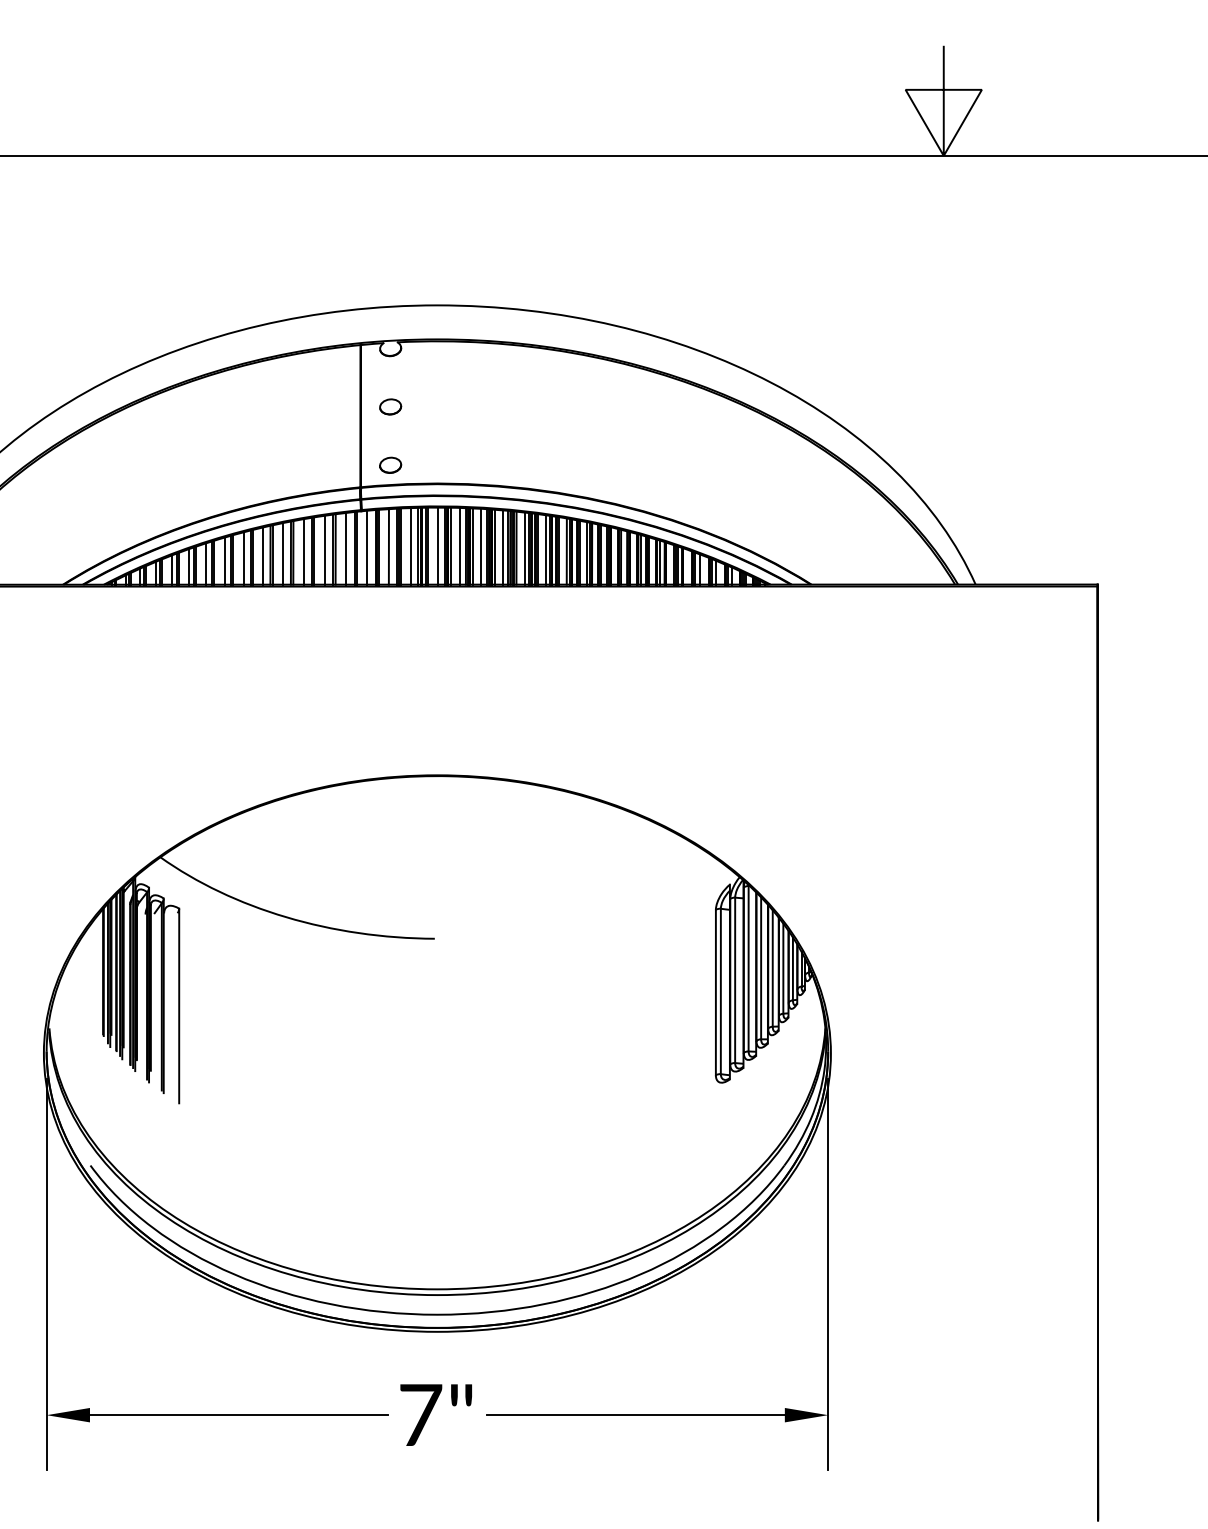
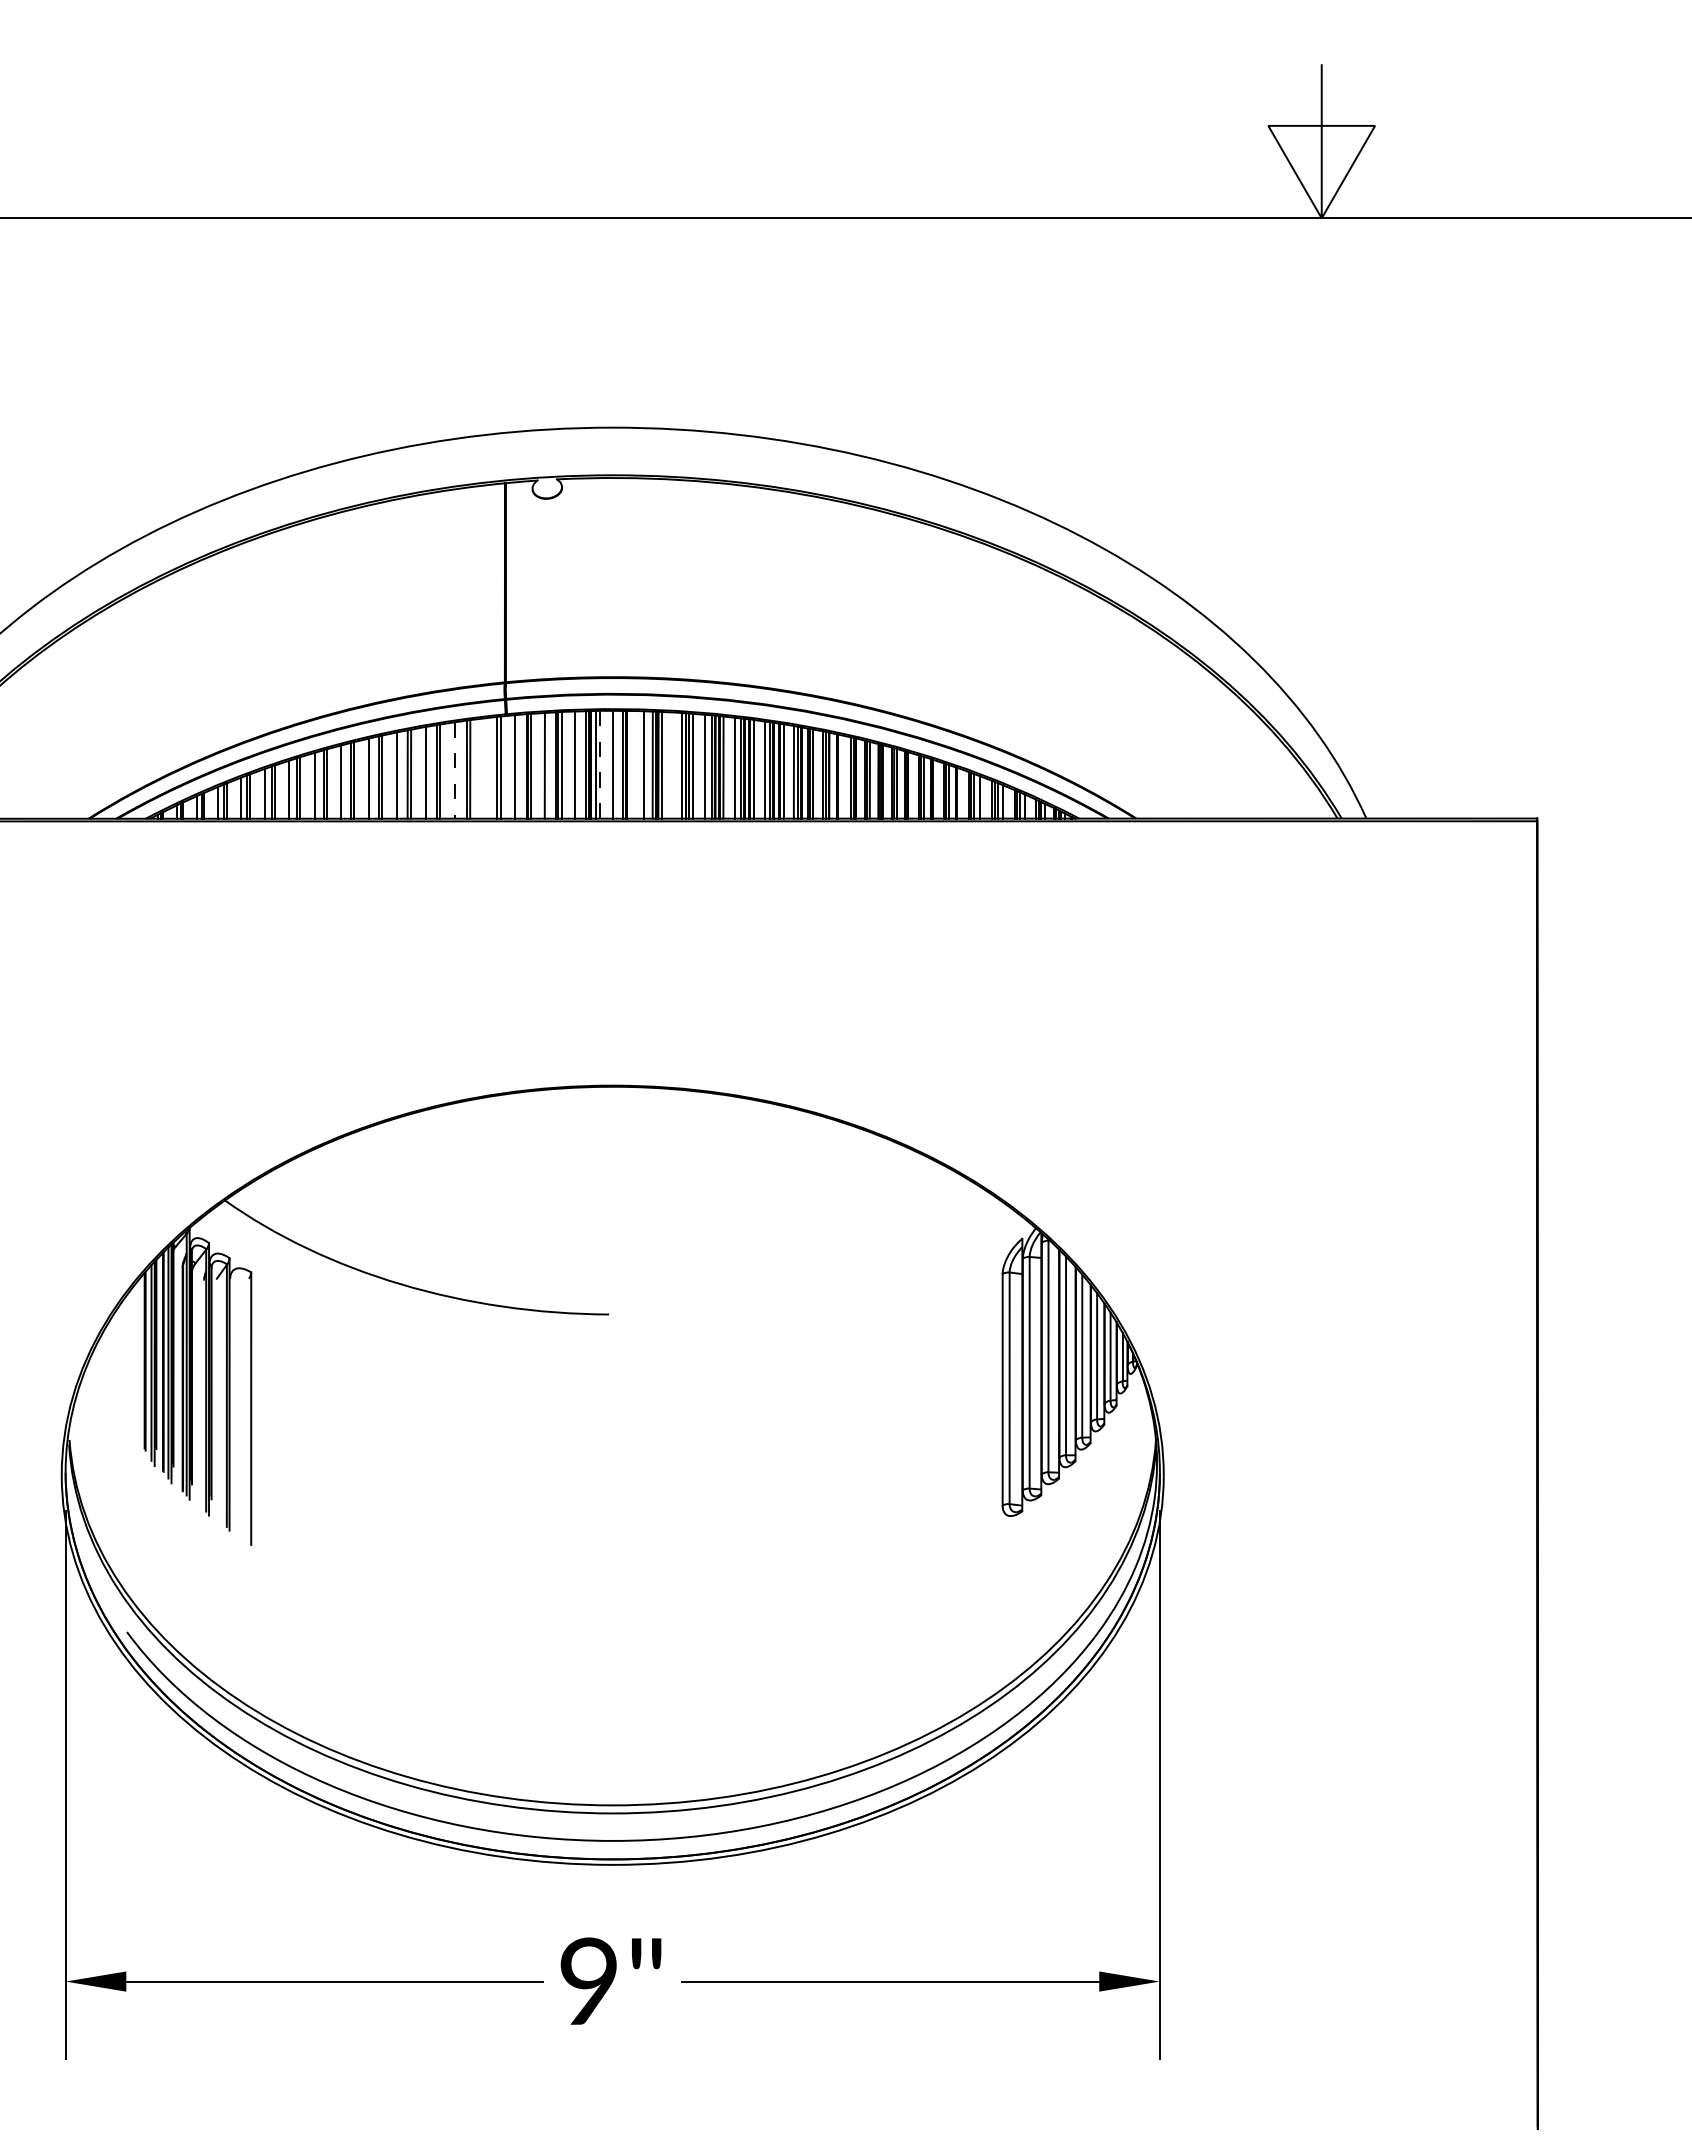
part: (390, 406) -> (546, 569), removed
part: (390, 465) -> (546, 651), removed
line: (428, 545) -> (600, 764), solid -> dashed
line: (450, 545) -> (631, 764), removed
line: (481, 546) -> (674, 765), removed
line: (345, 548) -> (484, 768), removed
line: (324, 550) -> (454, 770), solid -> dashed
line: (600, 554) -> (841, 776), removed
text: (420, 1414) -> (589, 1980), 7" -> 9"

